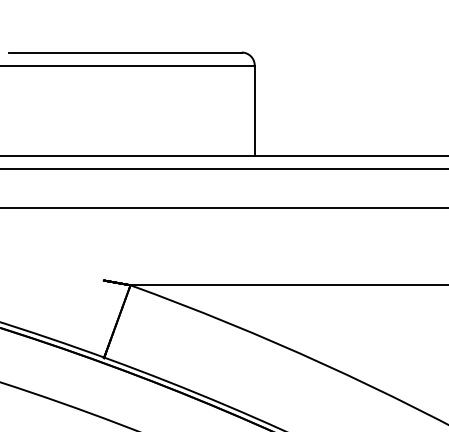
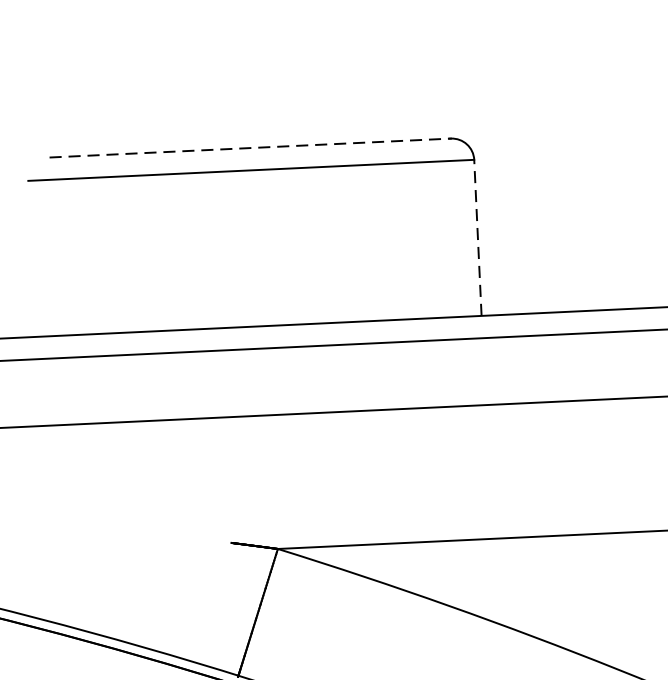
line: (125, 52) -> (250, 147), solid -> dashed
line: (254, 110) -> (477, 237), solid -> dashed

